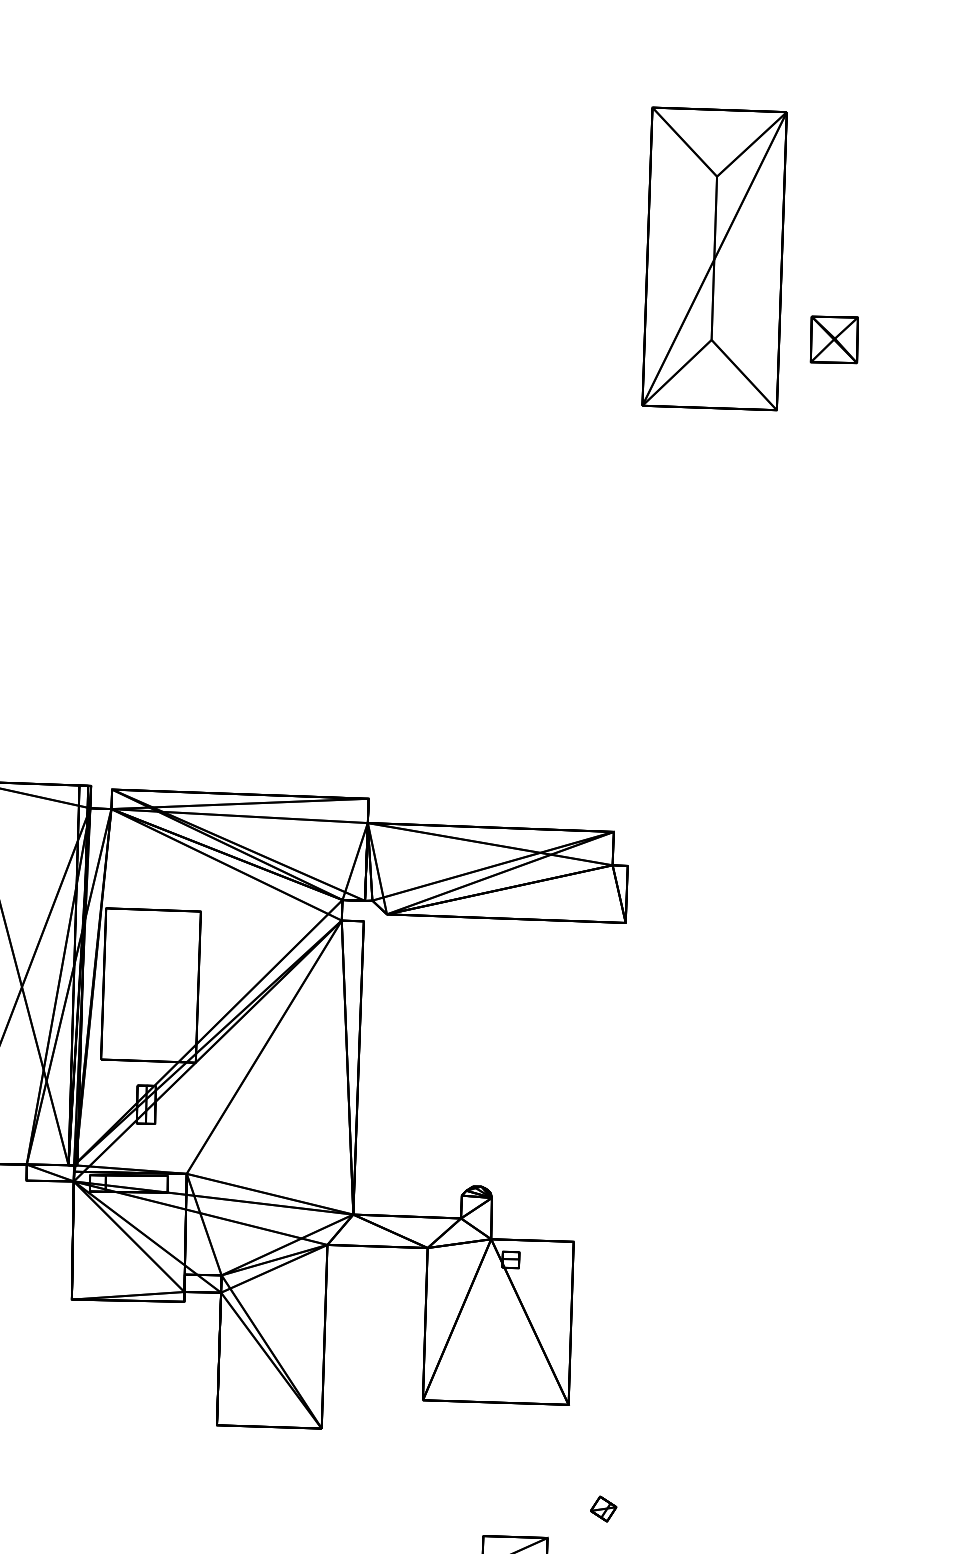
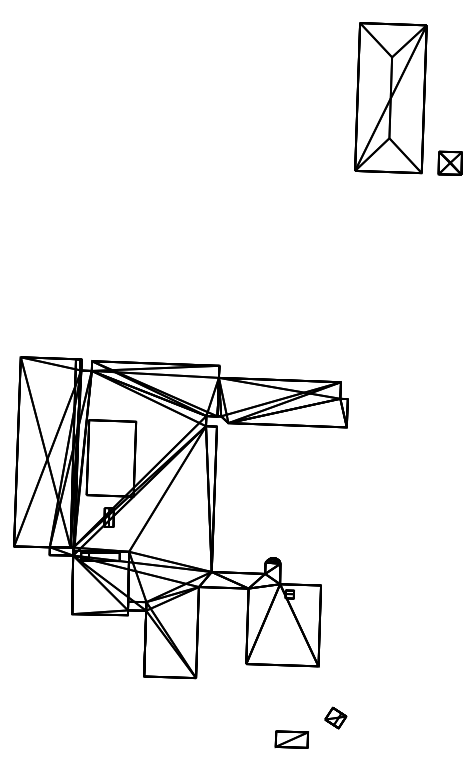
part: (832, 338) -> (449, 162), moved
part: (602, 1507) -> (335, 717), size x1.67

